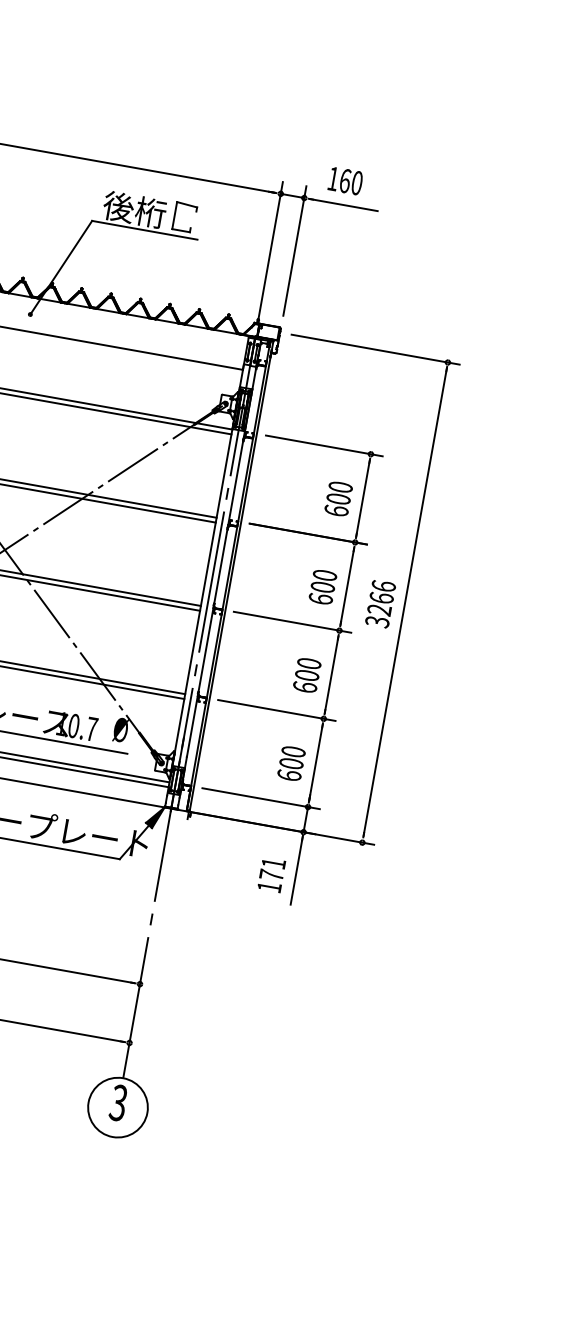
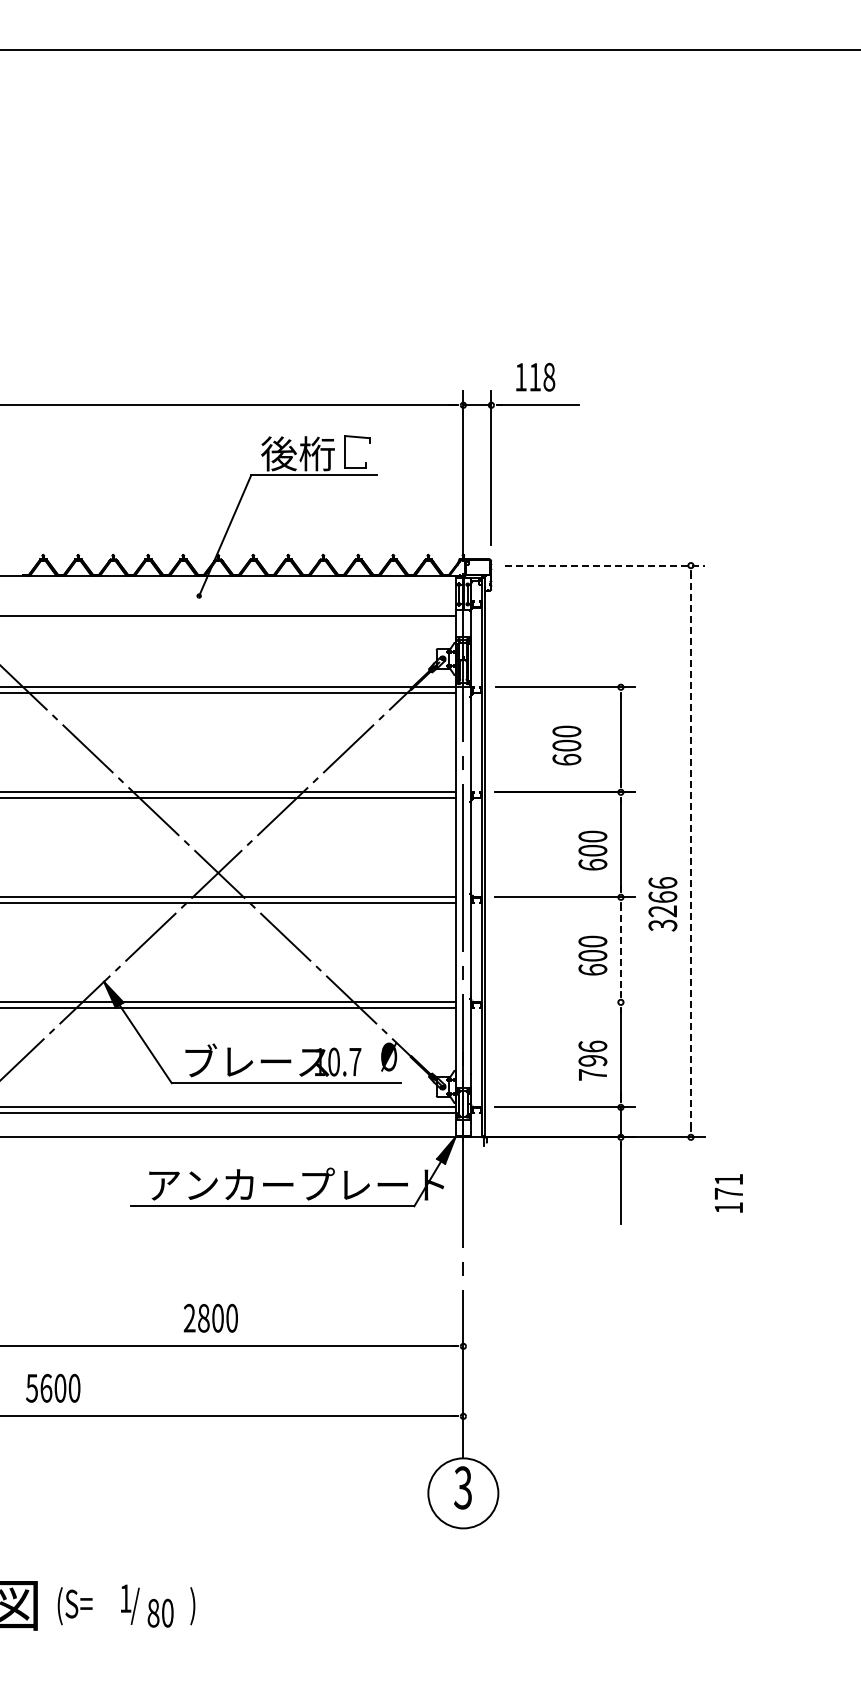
text: (351, 181) -> (542, 376), 160 -> 118
line: (376, 349) -> (605, 565), solid -> dashed
text: (338, 498) -> (566, 745), moved
line: (404, 601) -> (690, 850), solid -> dashed
text: (380, 604) -> (662, 904), moved
line: (331, 674) -> (620, 949), solid -> dashed
line: (276, 710) -> (564, 1002), removed
text: (291, 763) -> (592, 1060), 600 -> 796
text: (271, 875) -> (728, 1193), moved

